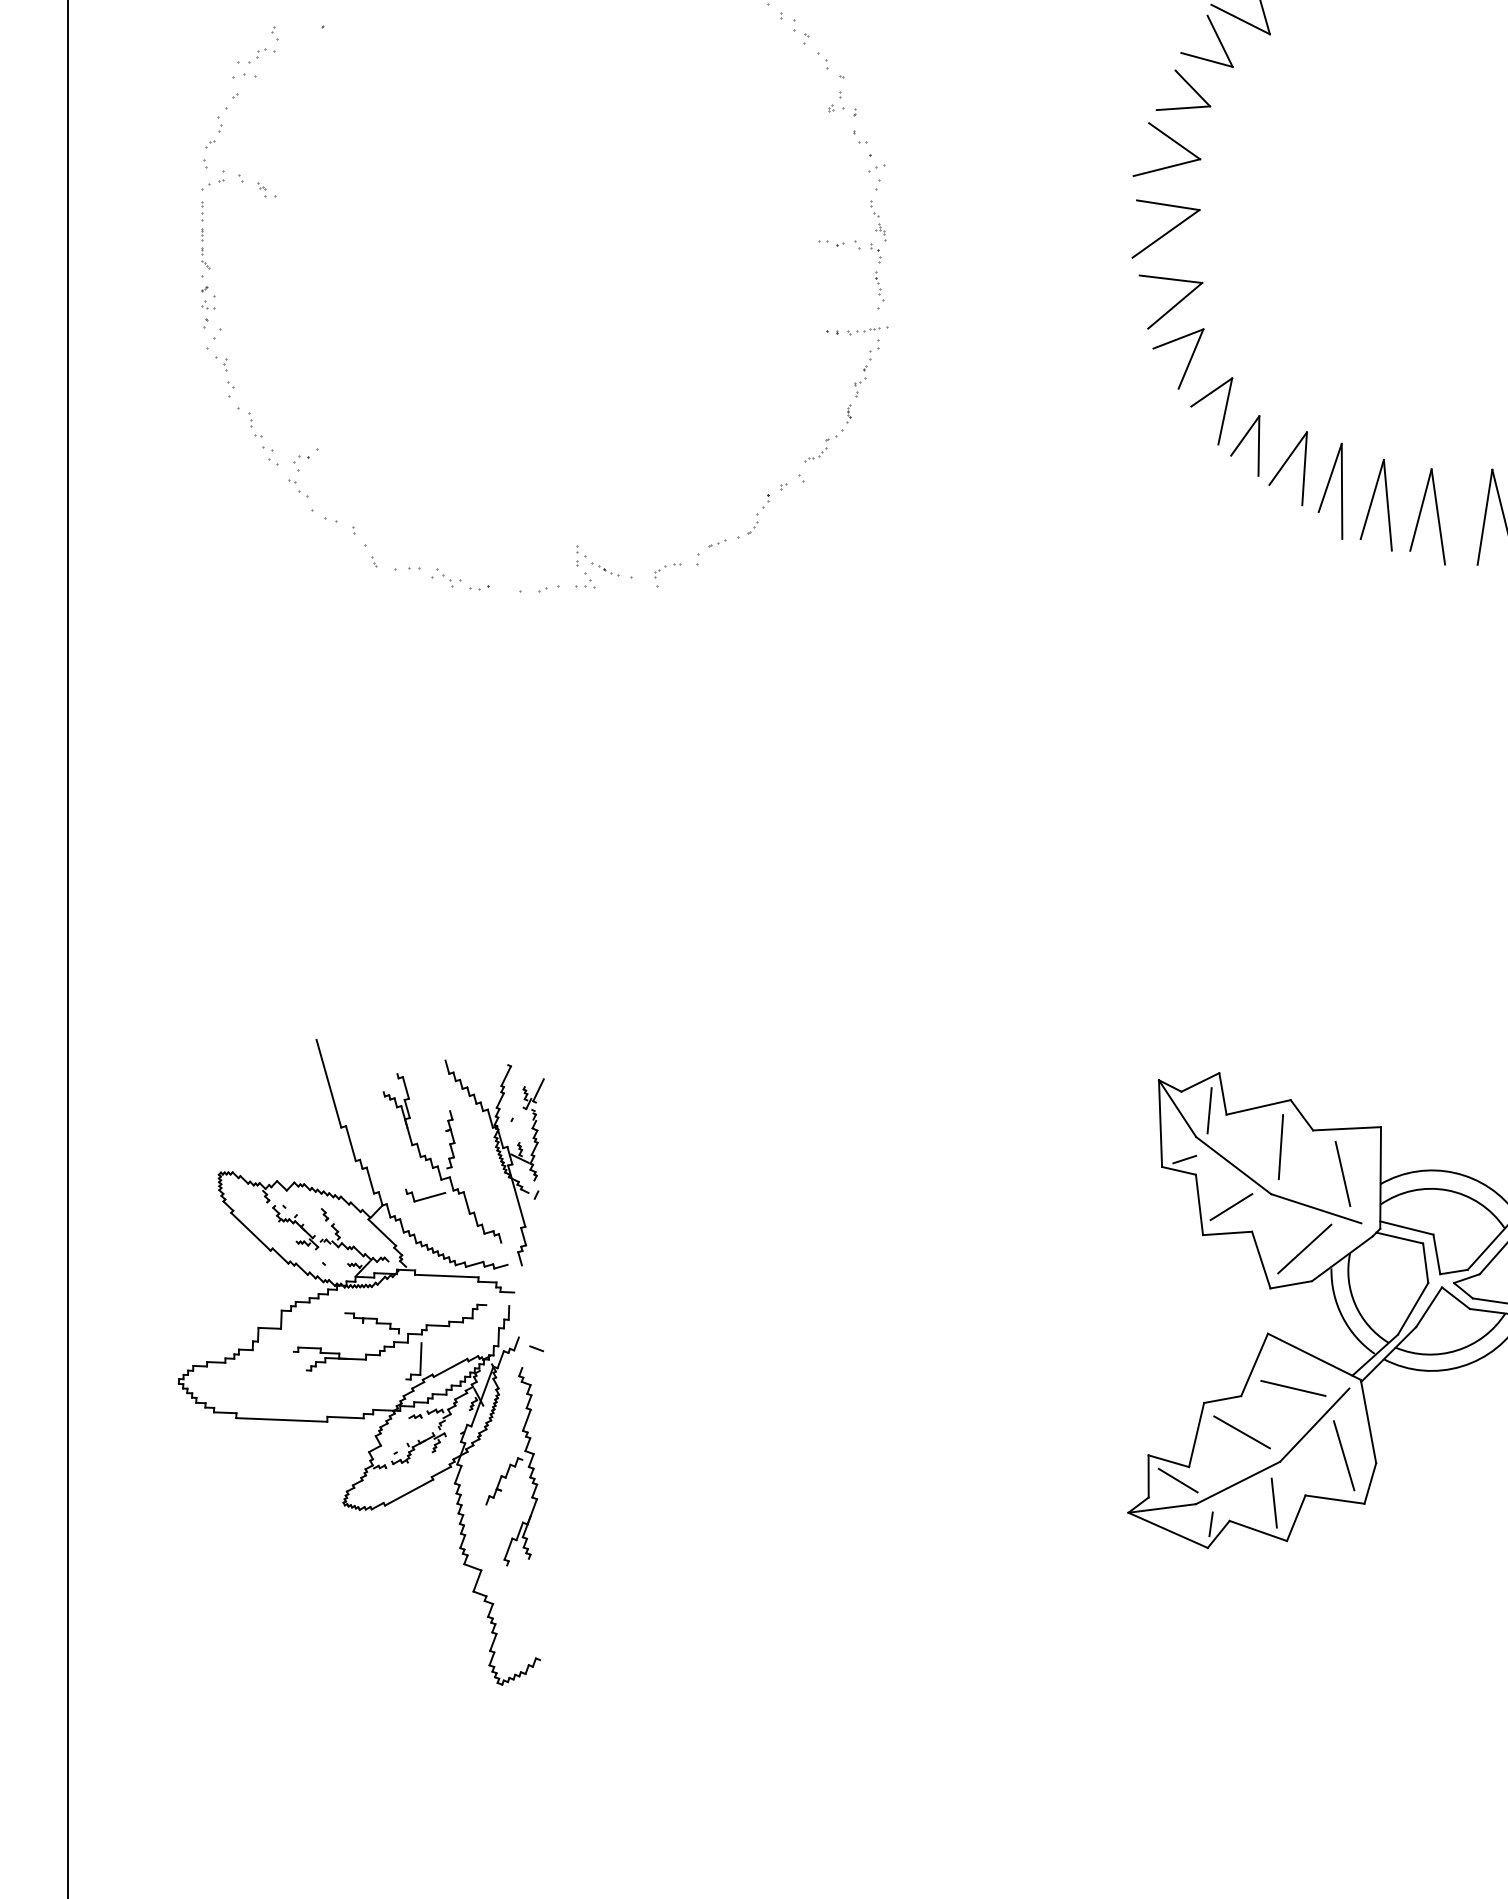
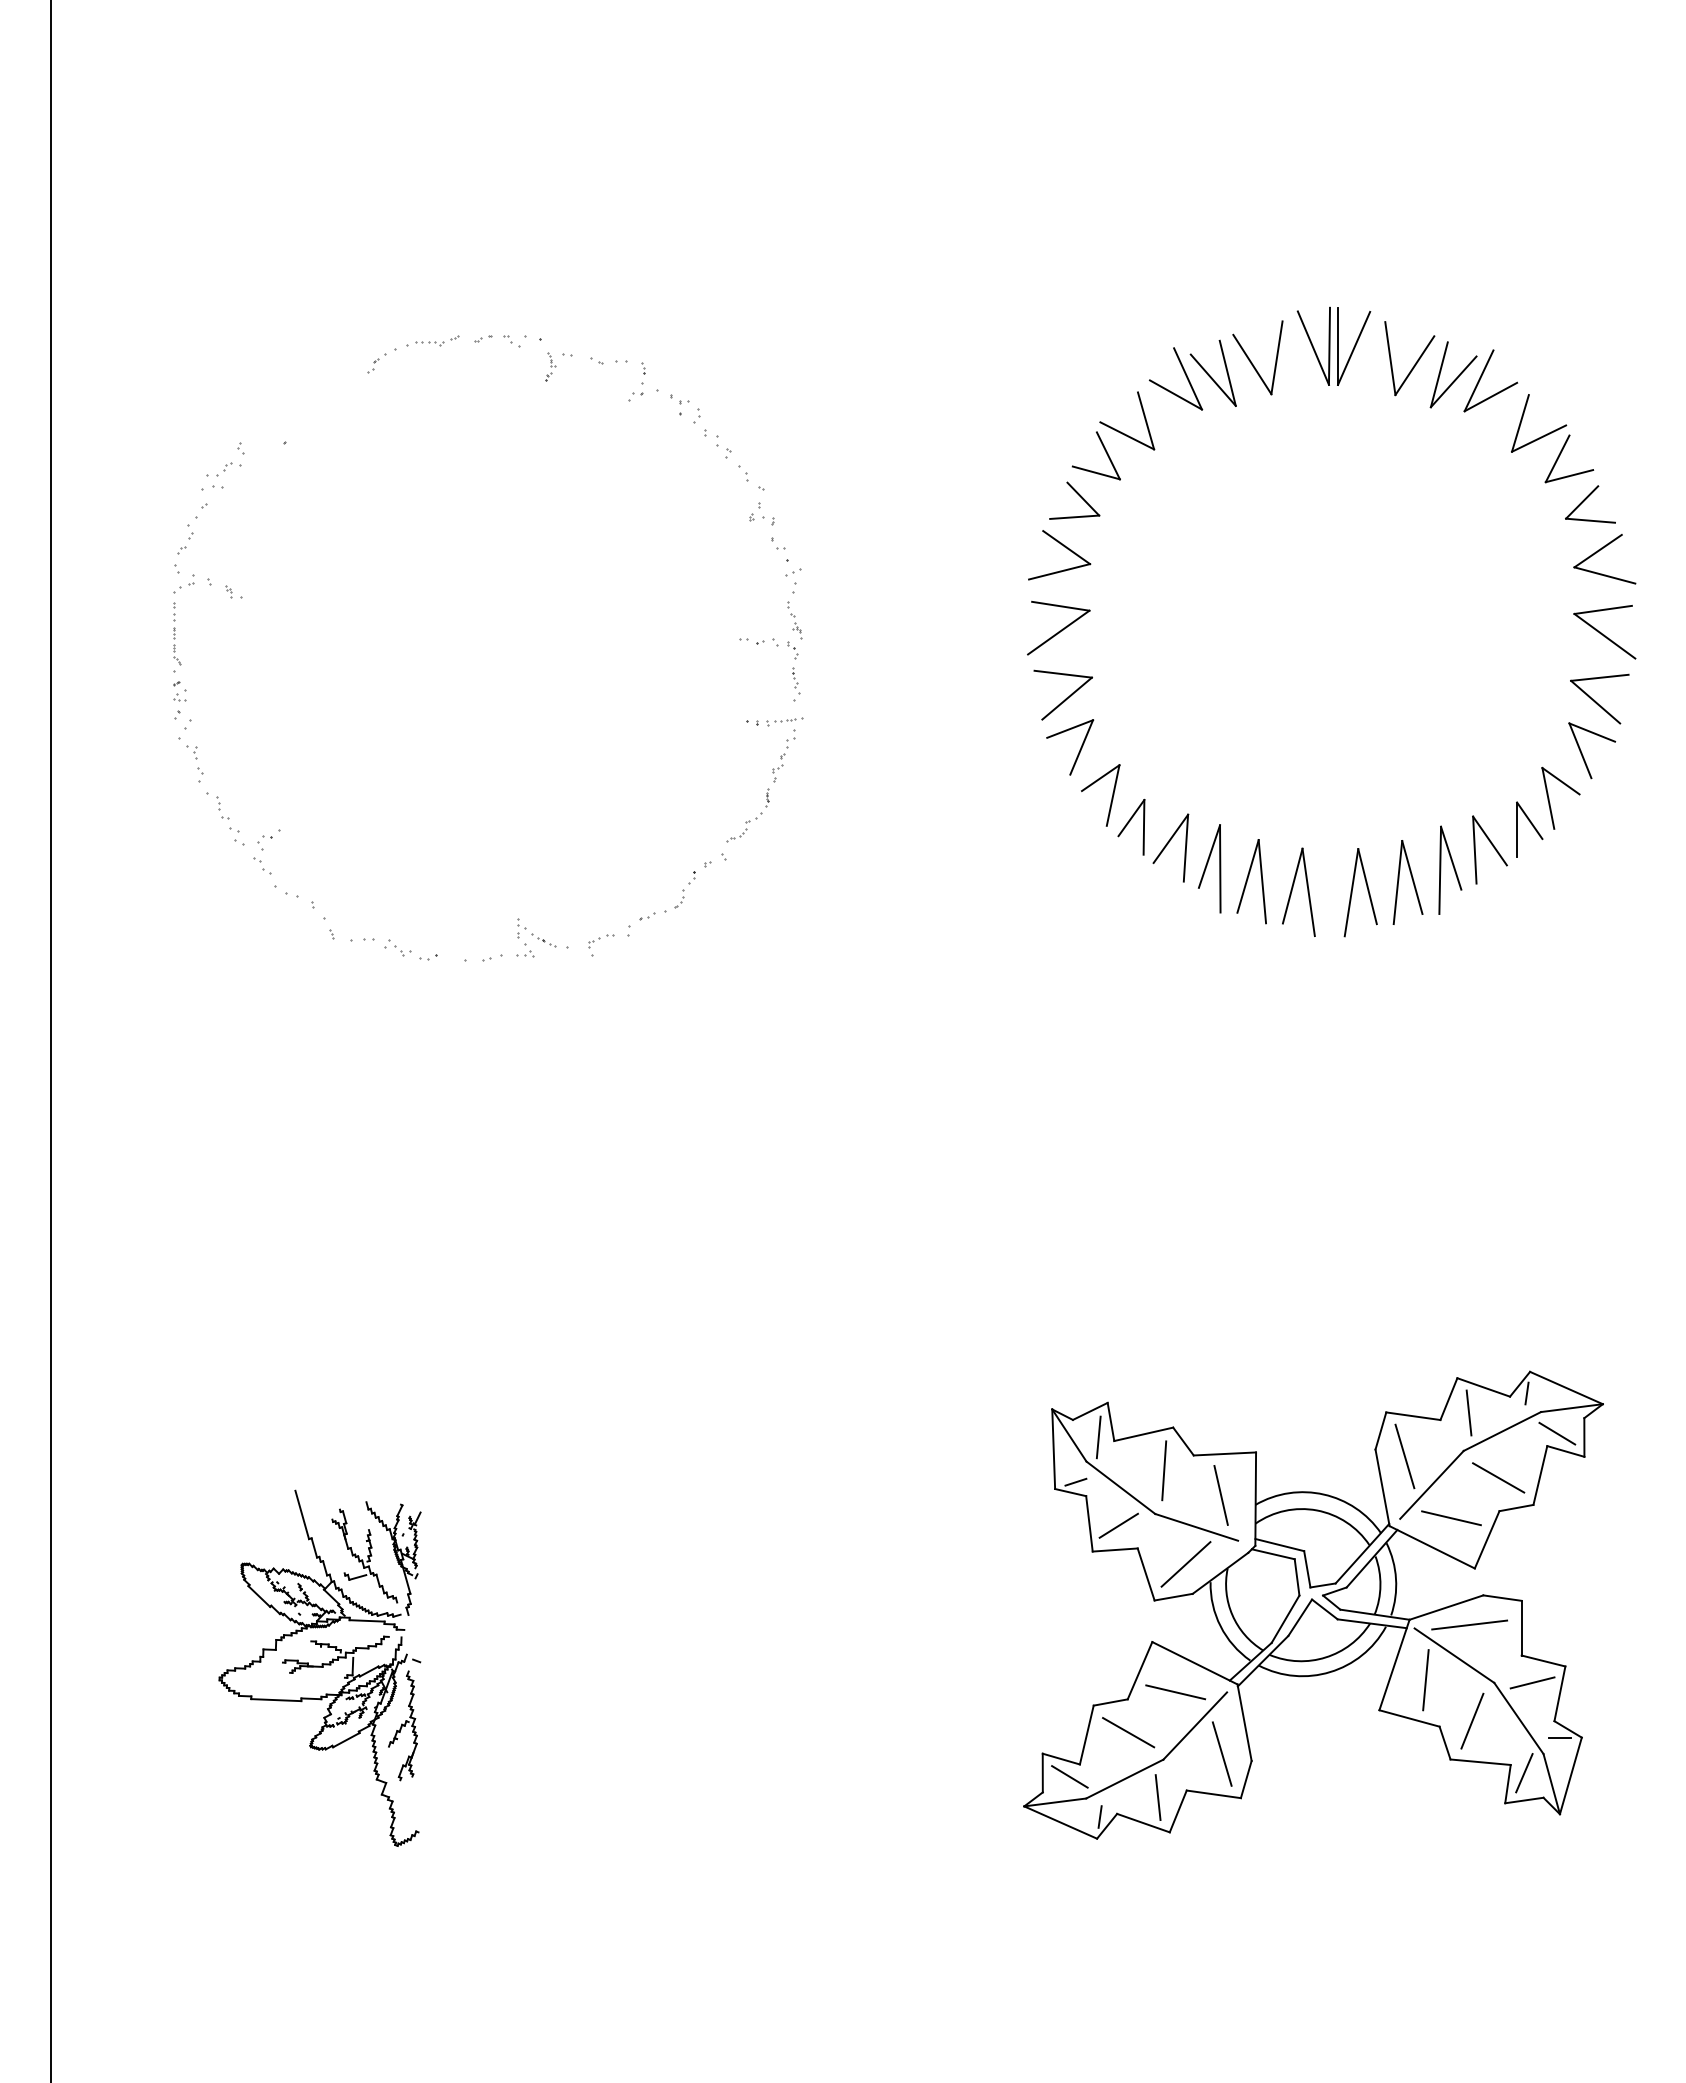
part: (360, 1362) -> (319, 1668), size x0.6

